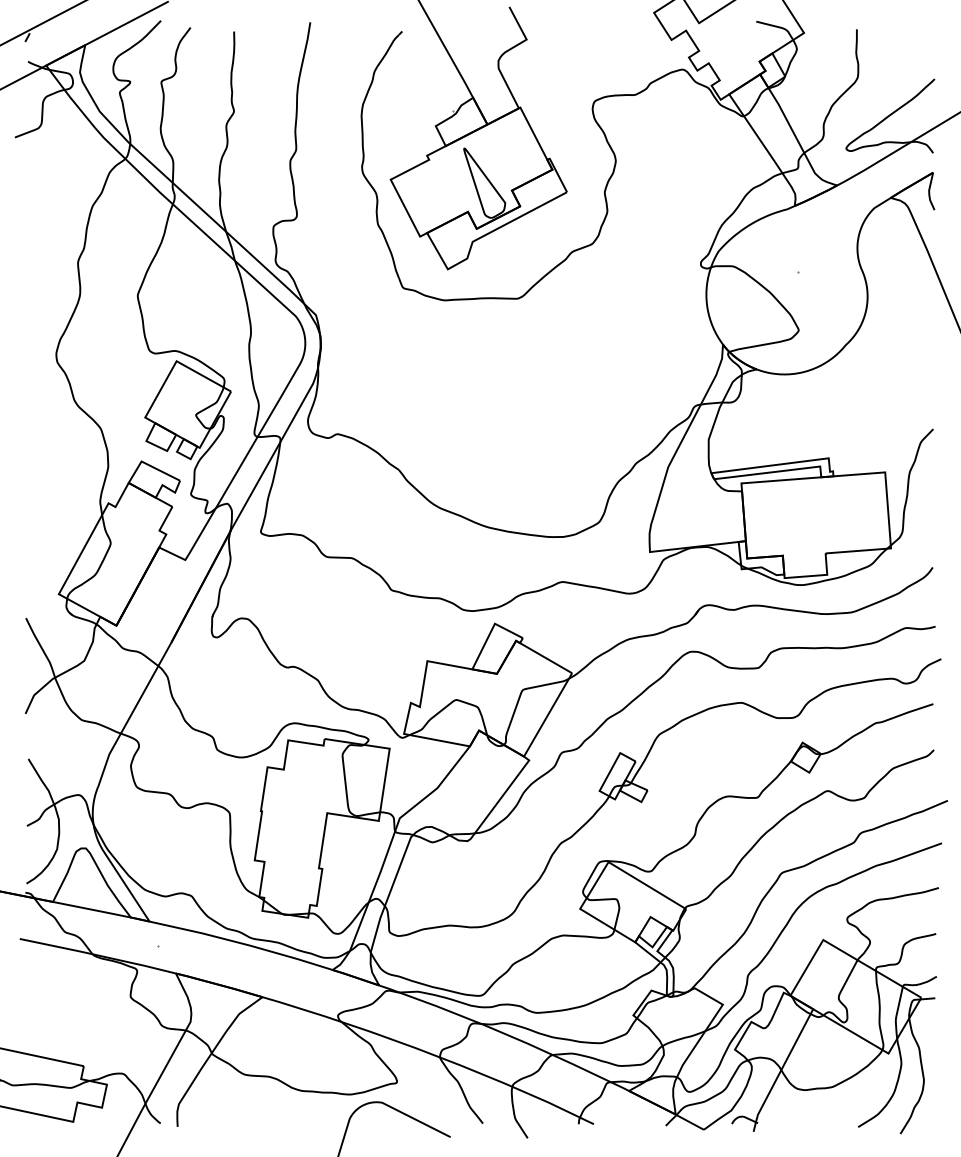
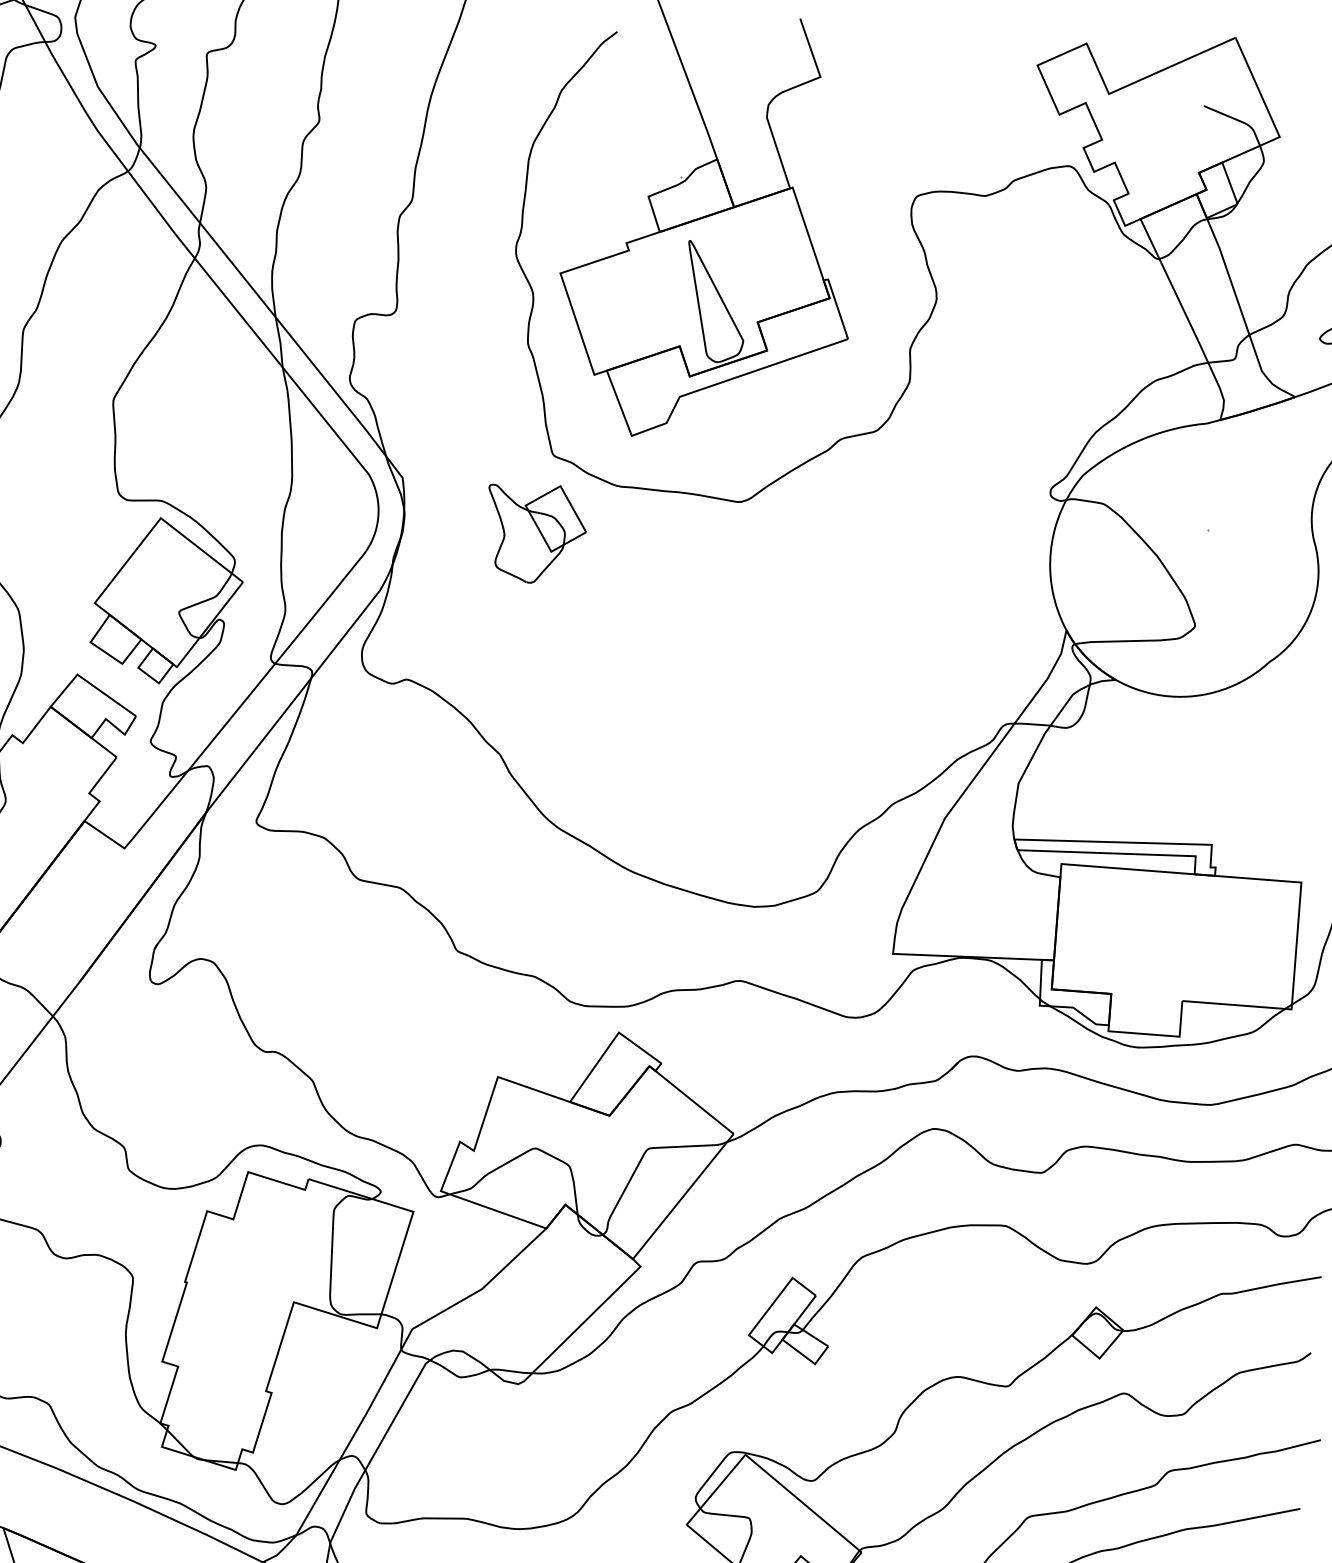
part: (398, 335) -> (533, 532), added

